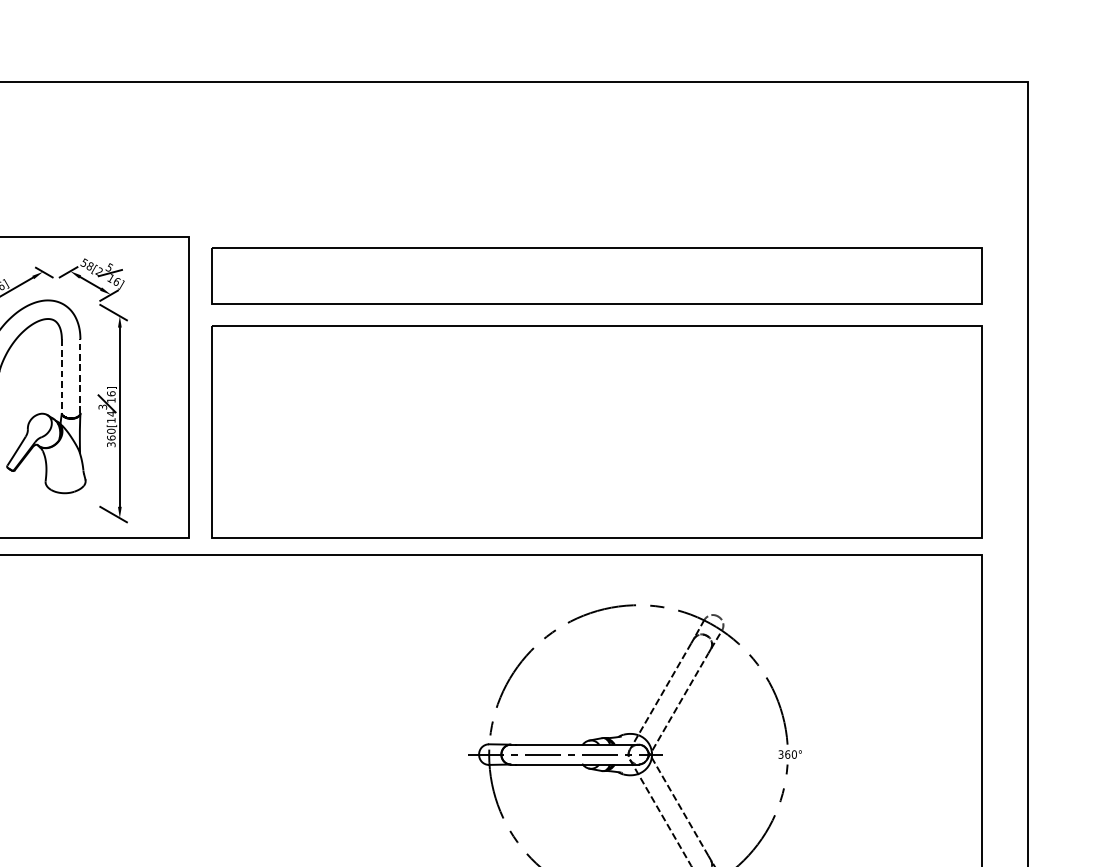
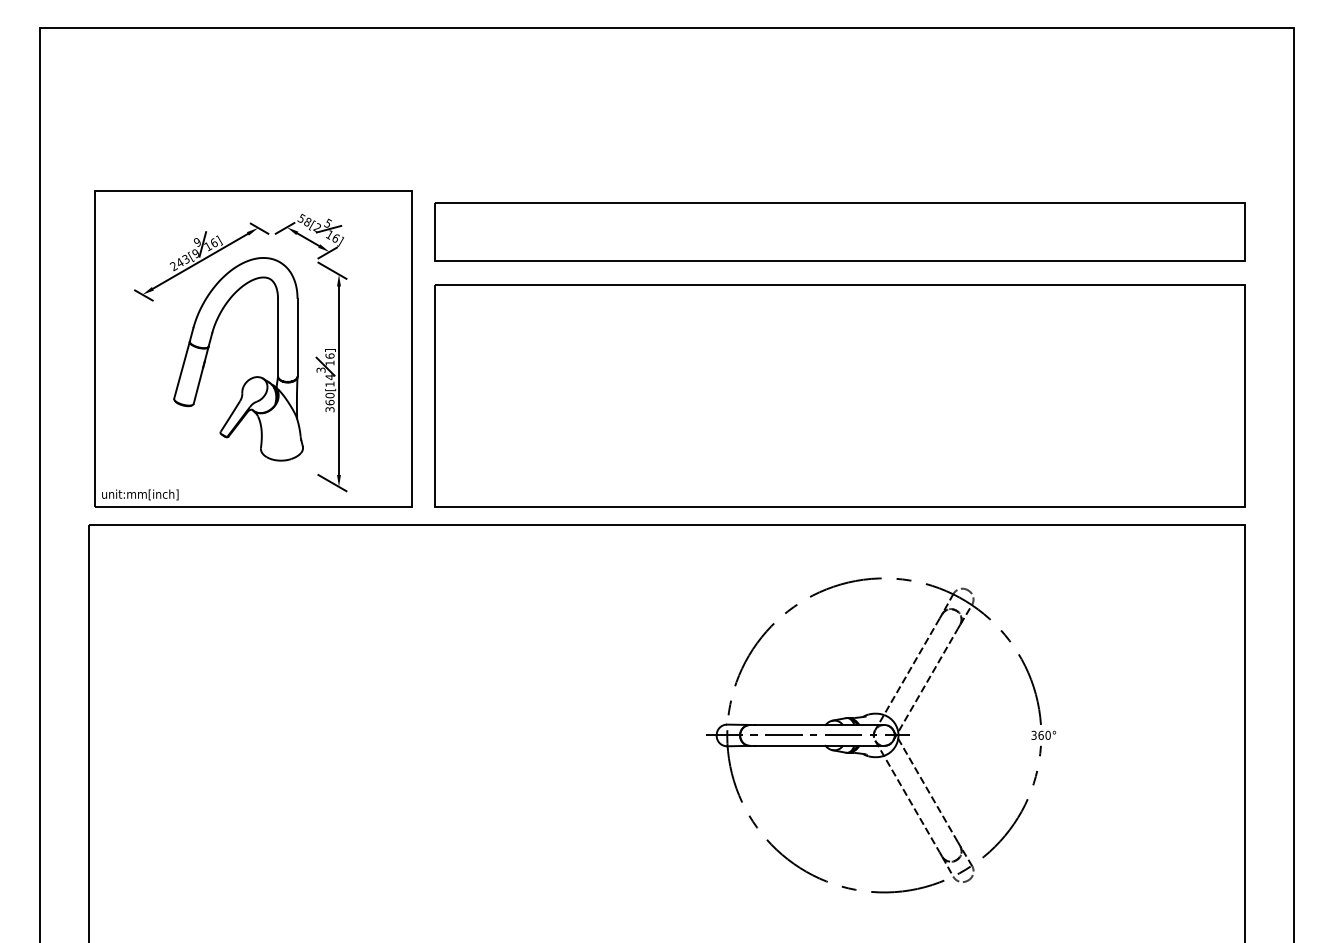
line: (62, 376) -> (278, 337), dashed -> solid
line: (80, 376) -> (297, 337), dashed -> solid

